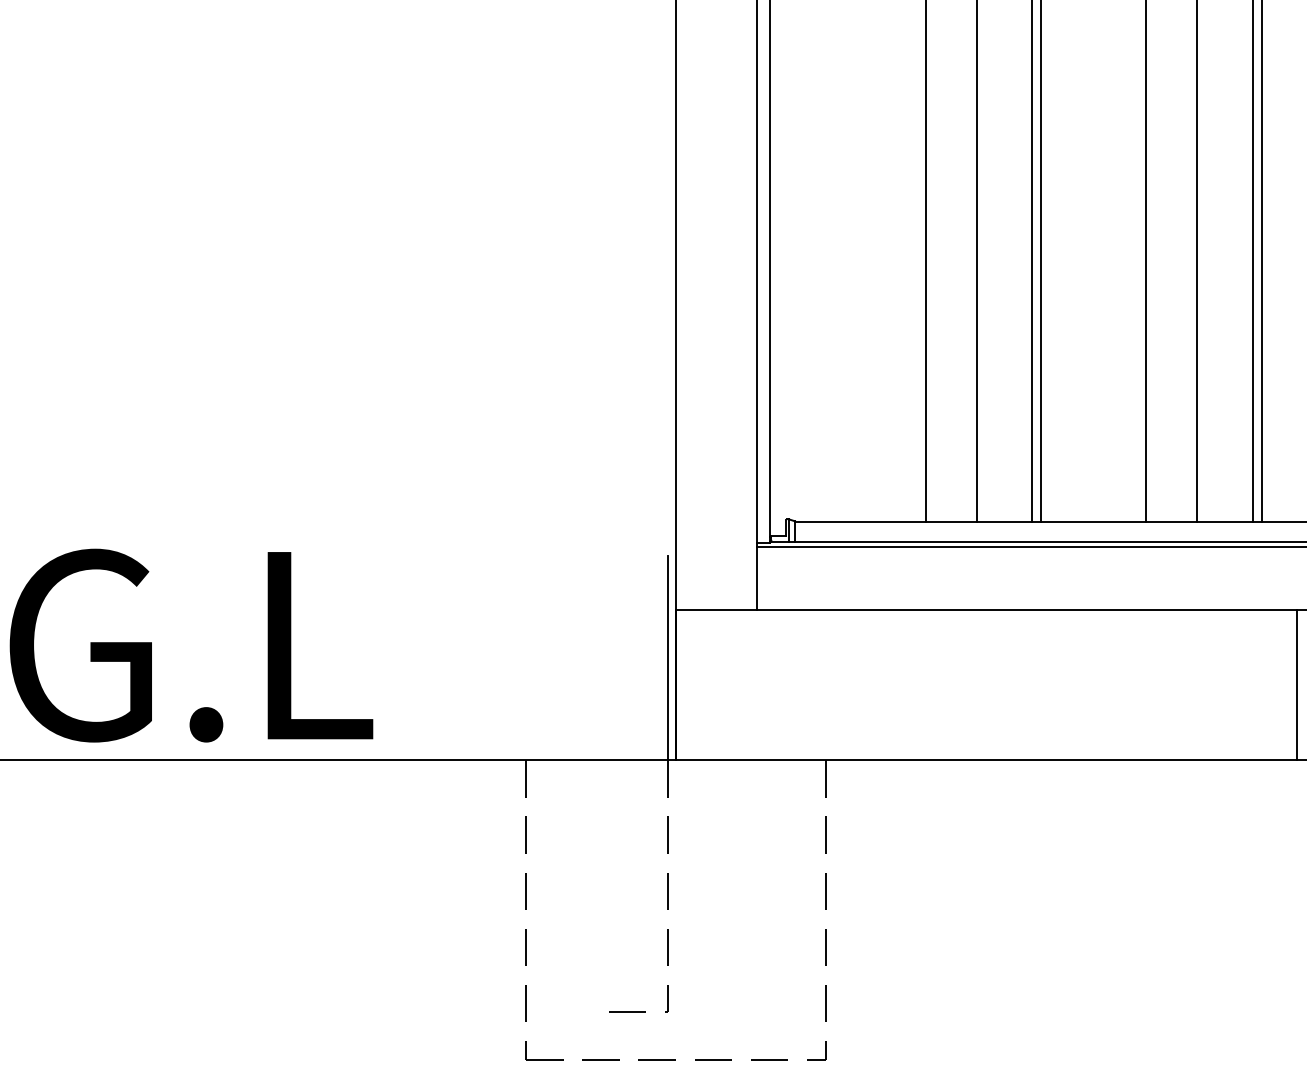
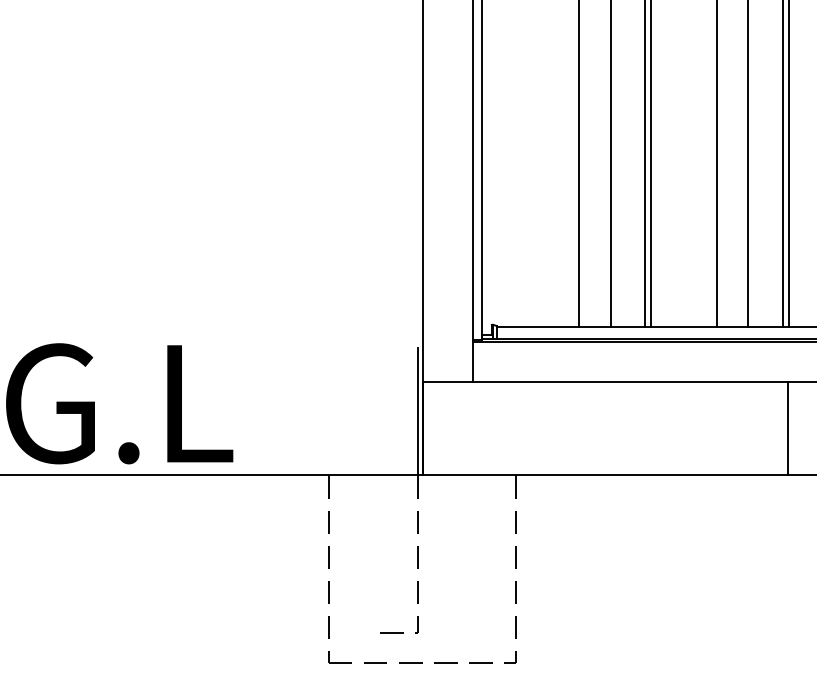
line: (1296, 685) -> (787, 428), moved

